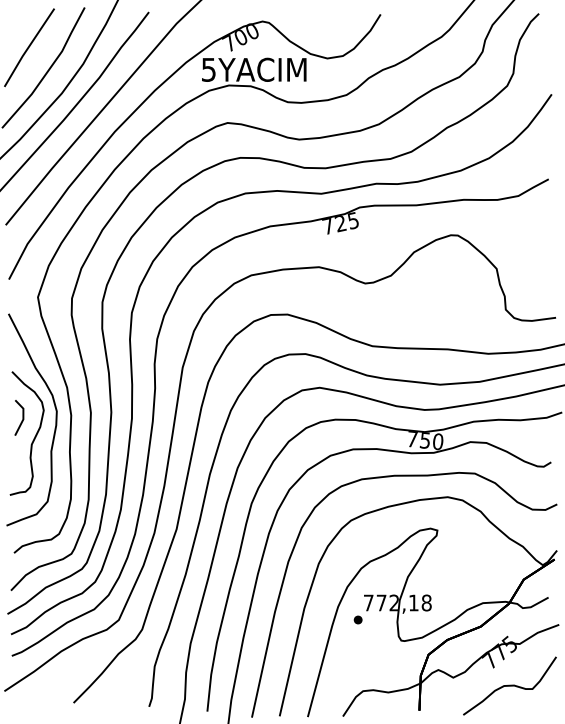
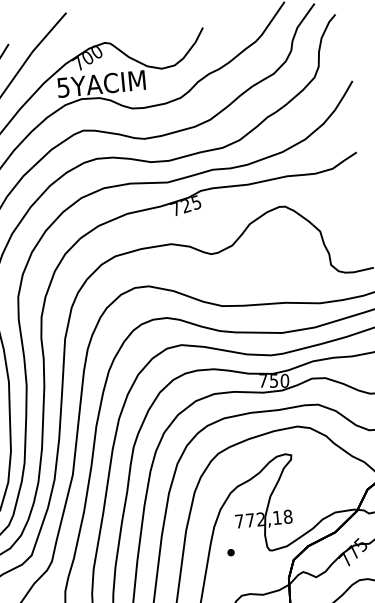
part: (357, 619) -> (230, 552), moved

